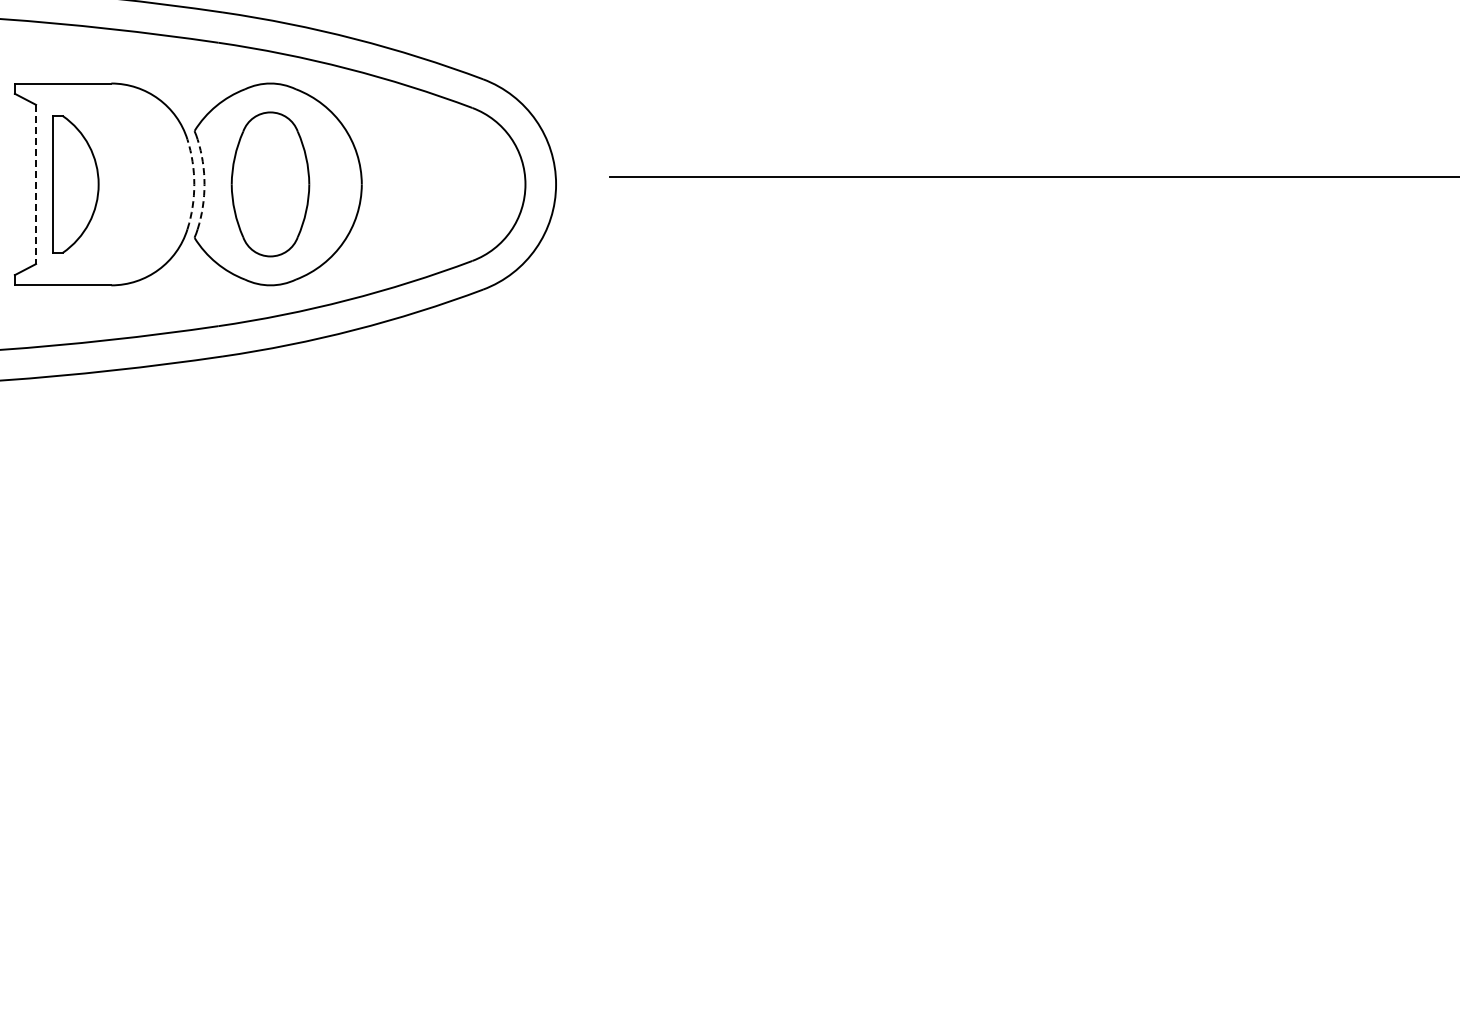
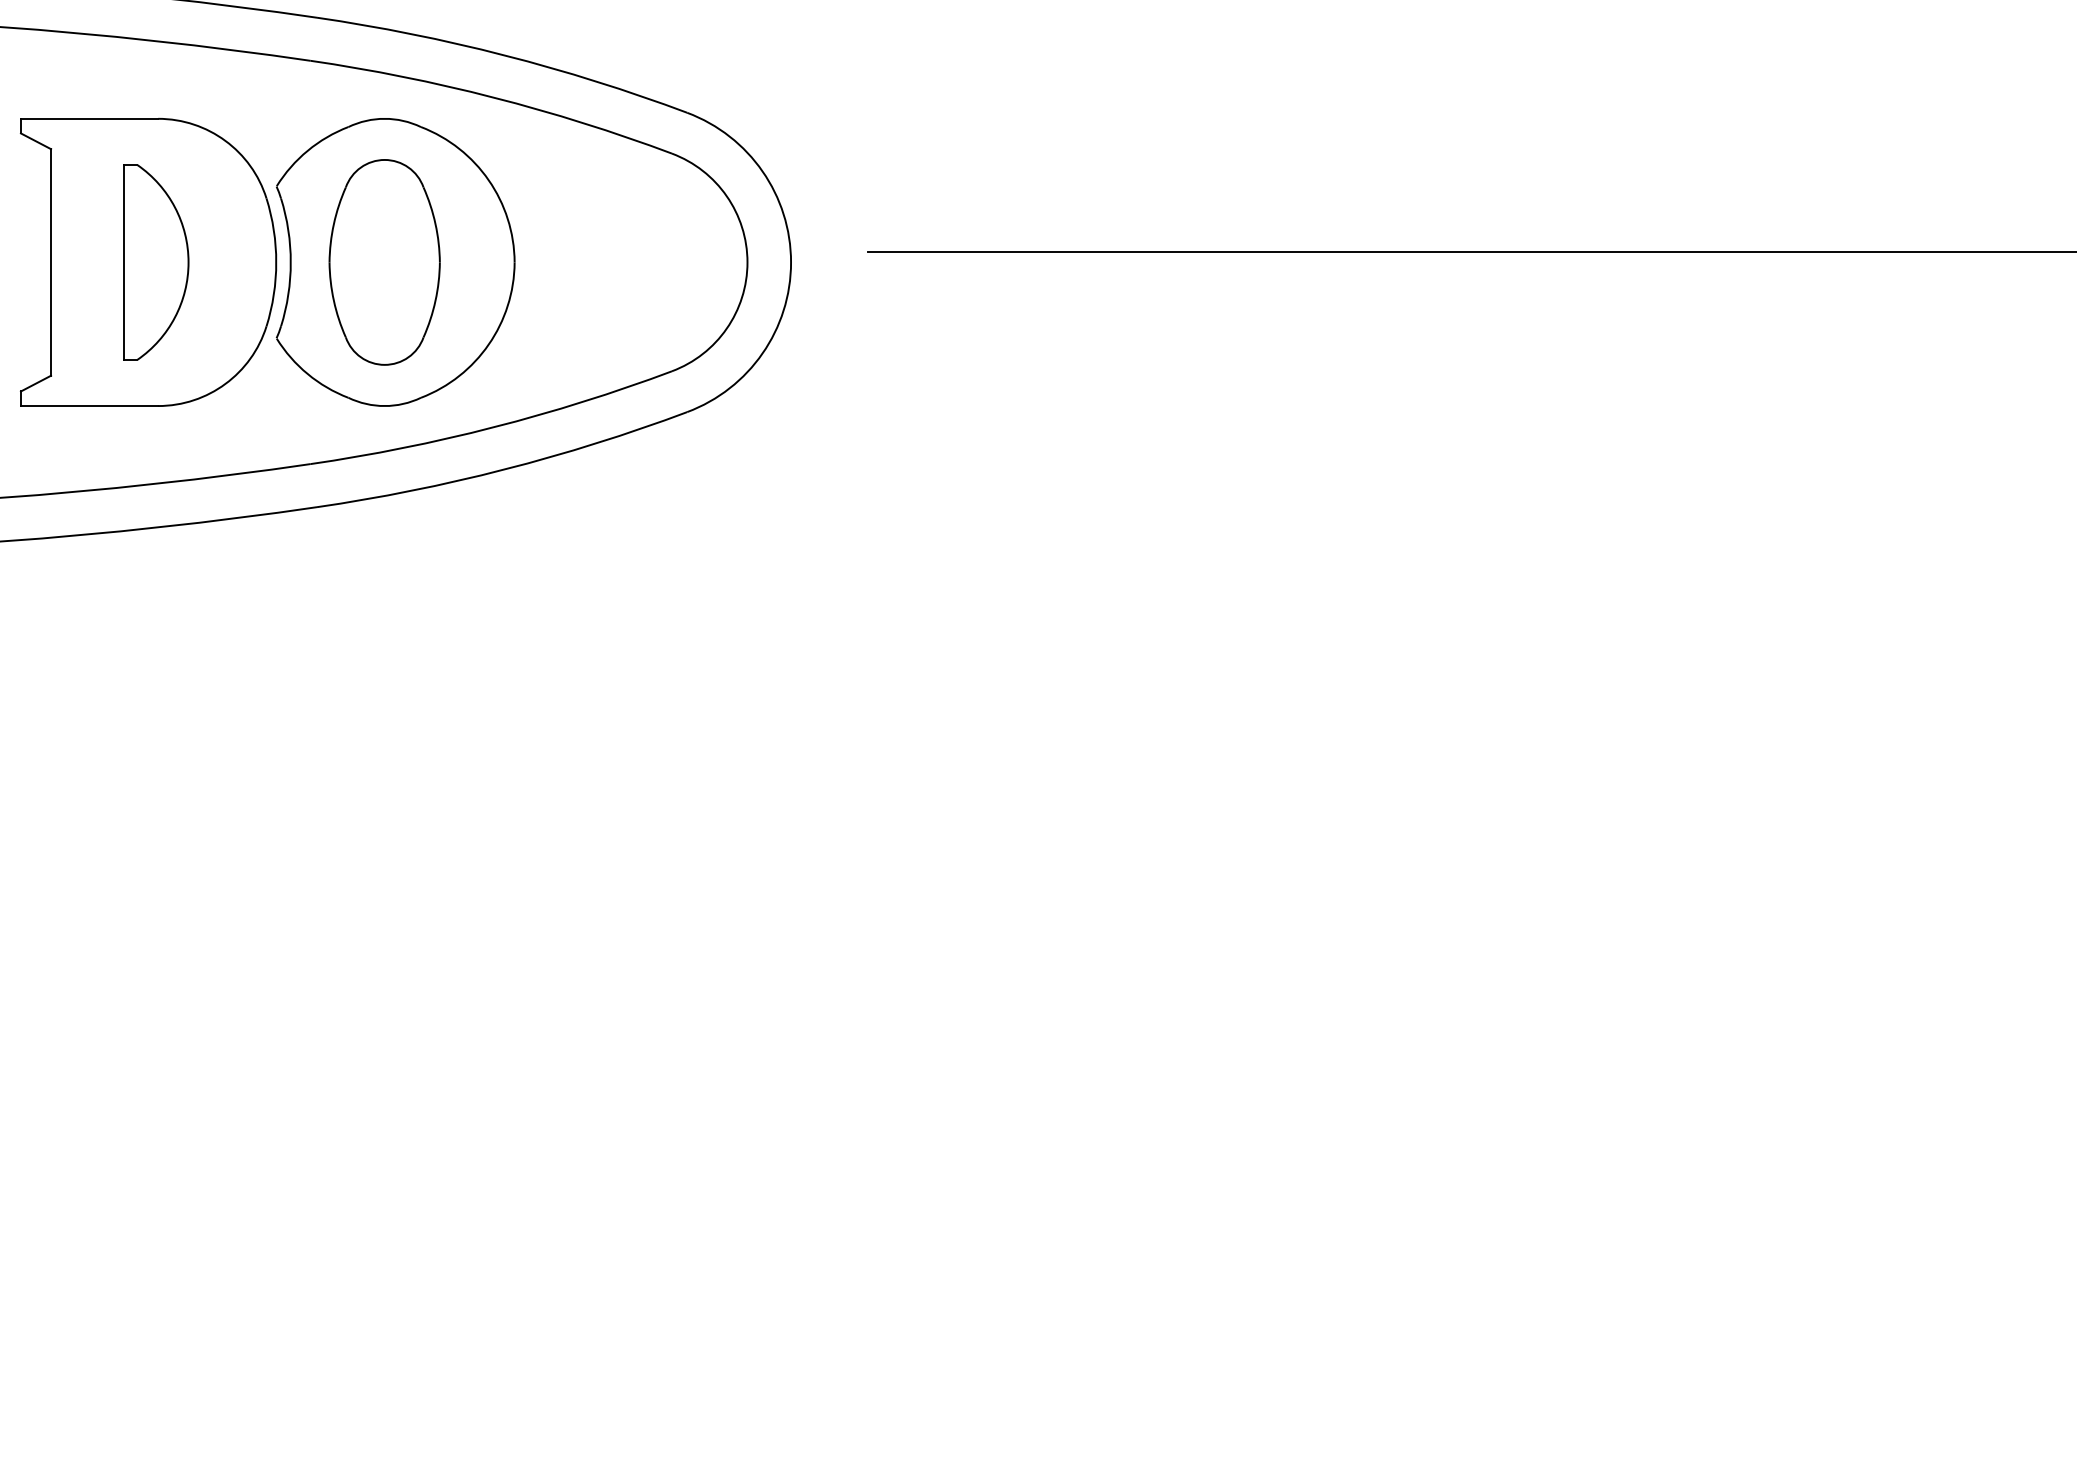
line: (36, 184) -> (51, 262), dashed -> solid
part: (75, 184) -> (155, 262), moved
arc: (194, 184) -> (276, 262), dashed -> solid
arc: (204, 184) -> (290, 262), dashed -> solid

